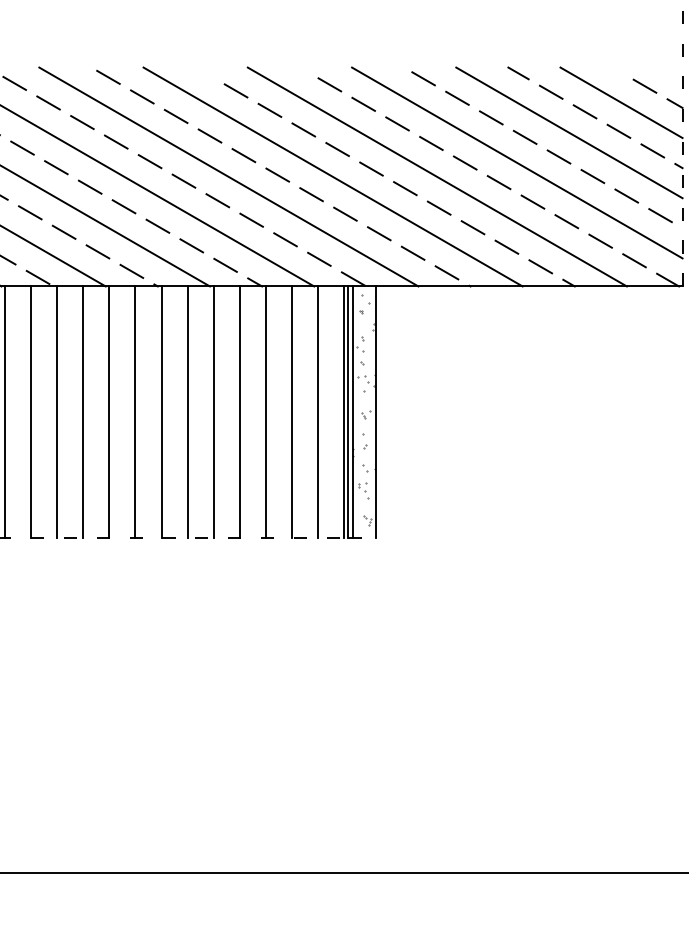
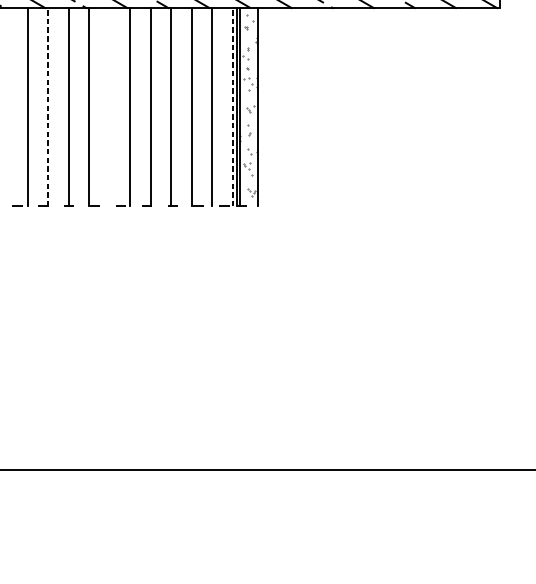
line: (57, 412) -> (7, 107), removed
line: (109, 412) -> (48, 107), solid -> dashed
line: (187, 412) -> (109, 107), removed
line: (343, 412) -> (232, 107), solid -> dashed

